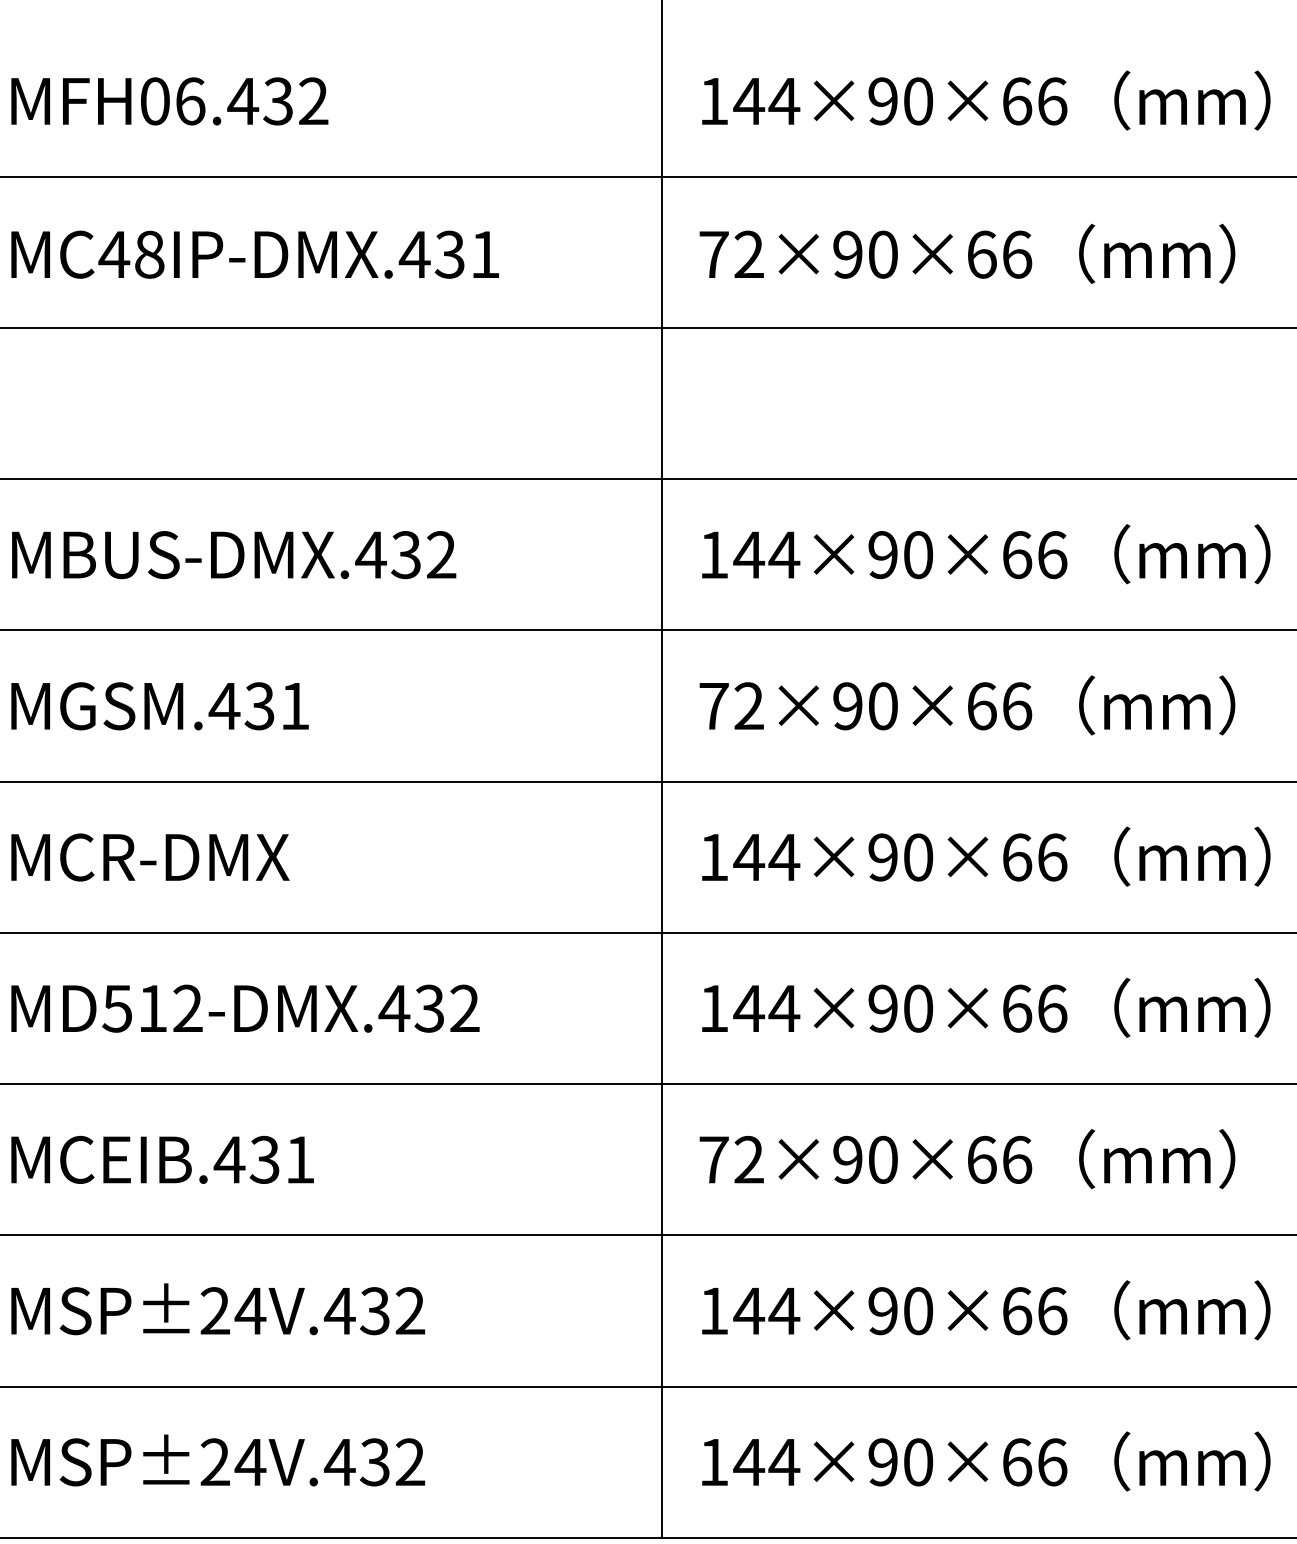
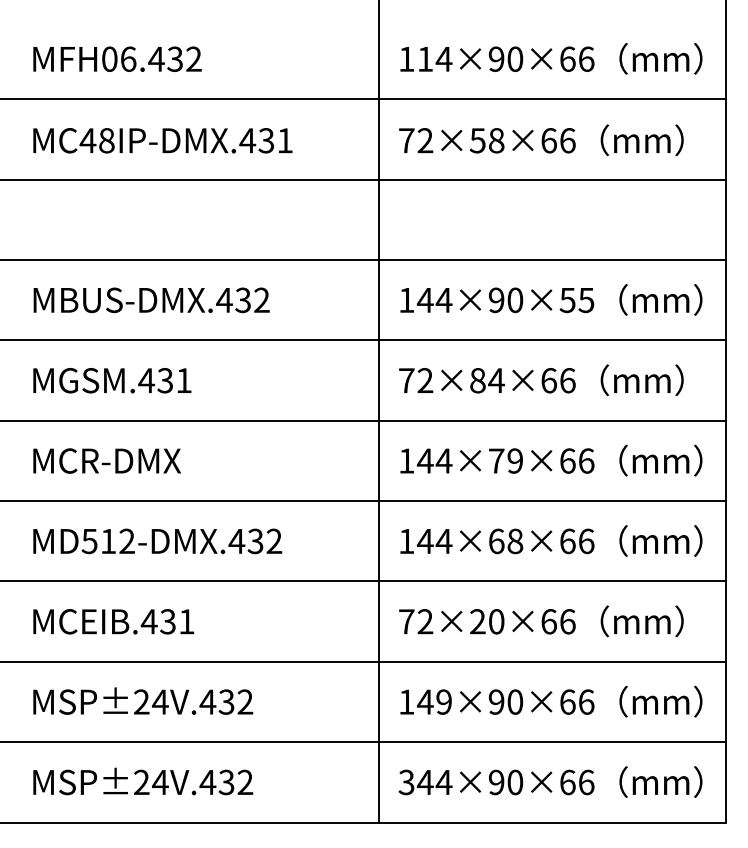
text: (747, 101) -> (424, 59), 144×90×66 -> 114×90×66
text: (864, 254) -> (486, 140), 72×90×66 -> 72×58×66
text: (1033, 555) -> (576, 300), 144×90×66 -> 144×90×55
text: (866, 705) -> (487, 380), 72×90×66 -> 72×84×66
text: (899, 856) -> (505, 460), 144×90×66 -> 144×79×66
text: (899, 1008) -> (505, 541), 144×90×66 -> 144×68×66
text: (847, 1159) -> (477, 621), 72×90×66 -> 72×20×66
text: (783, 1309) -> (443, 701), 144×90×66 -> 149×90×66
text: (713, 1462) -> (406, 782), 144×90×66 -> 344×90×66

